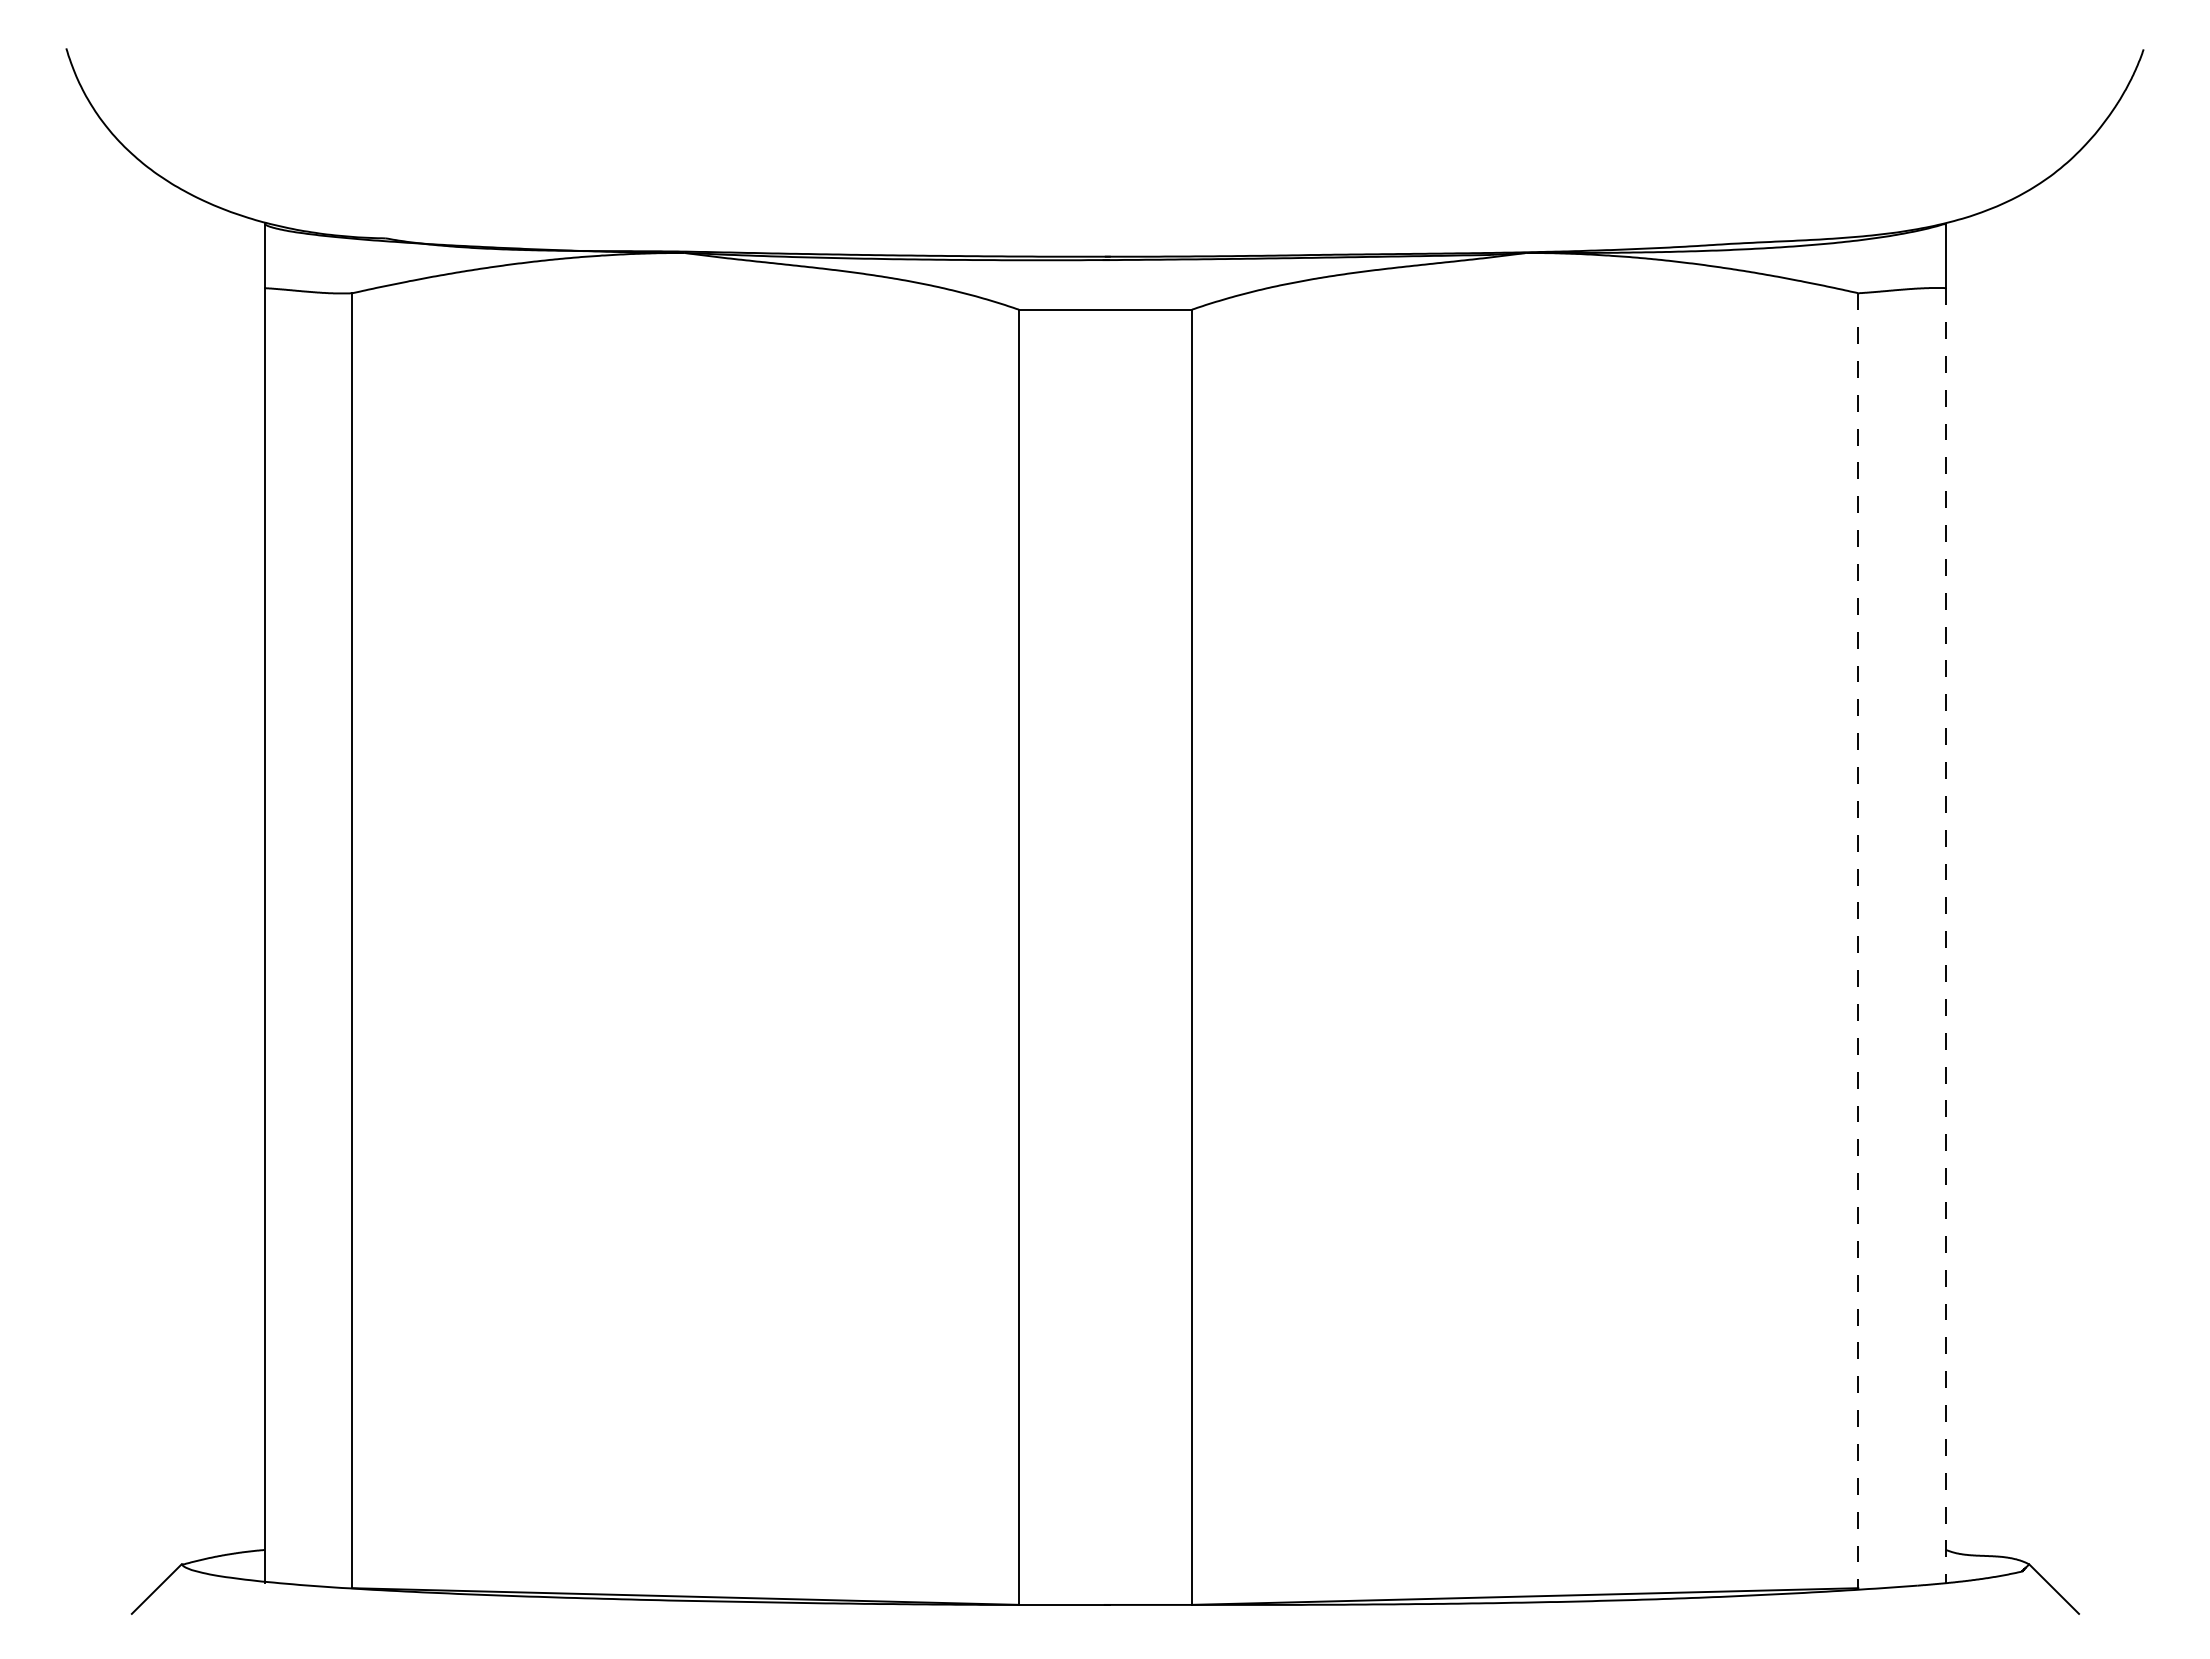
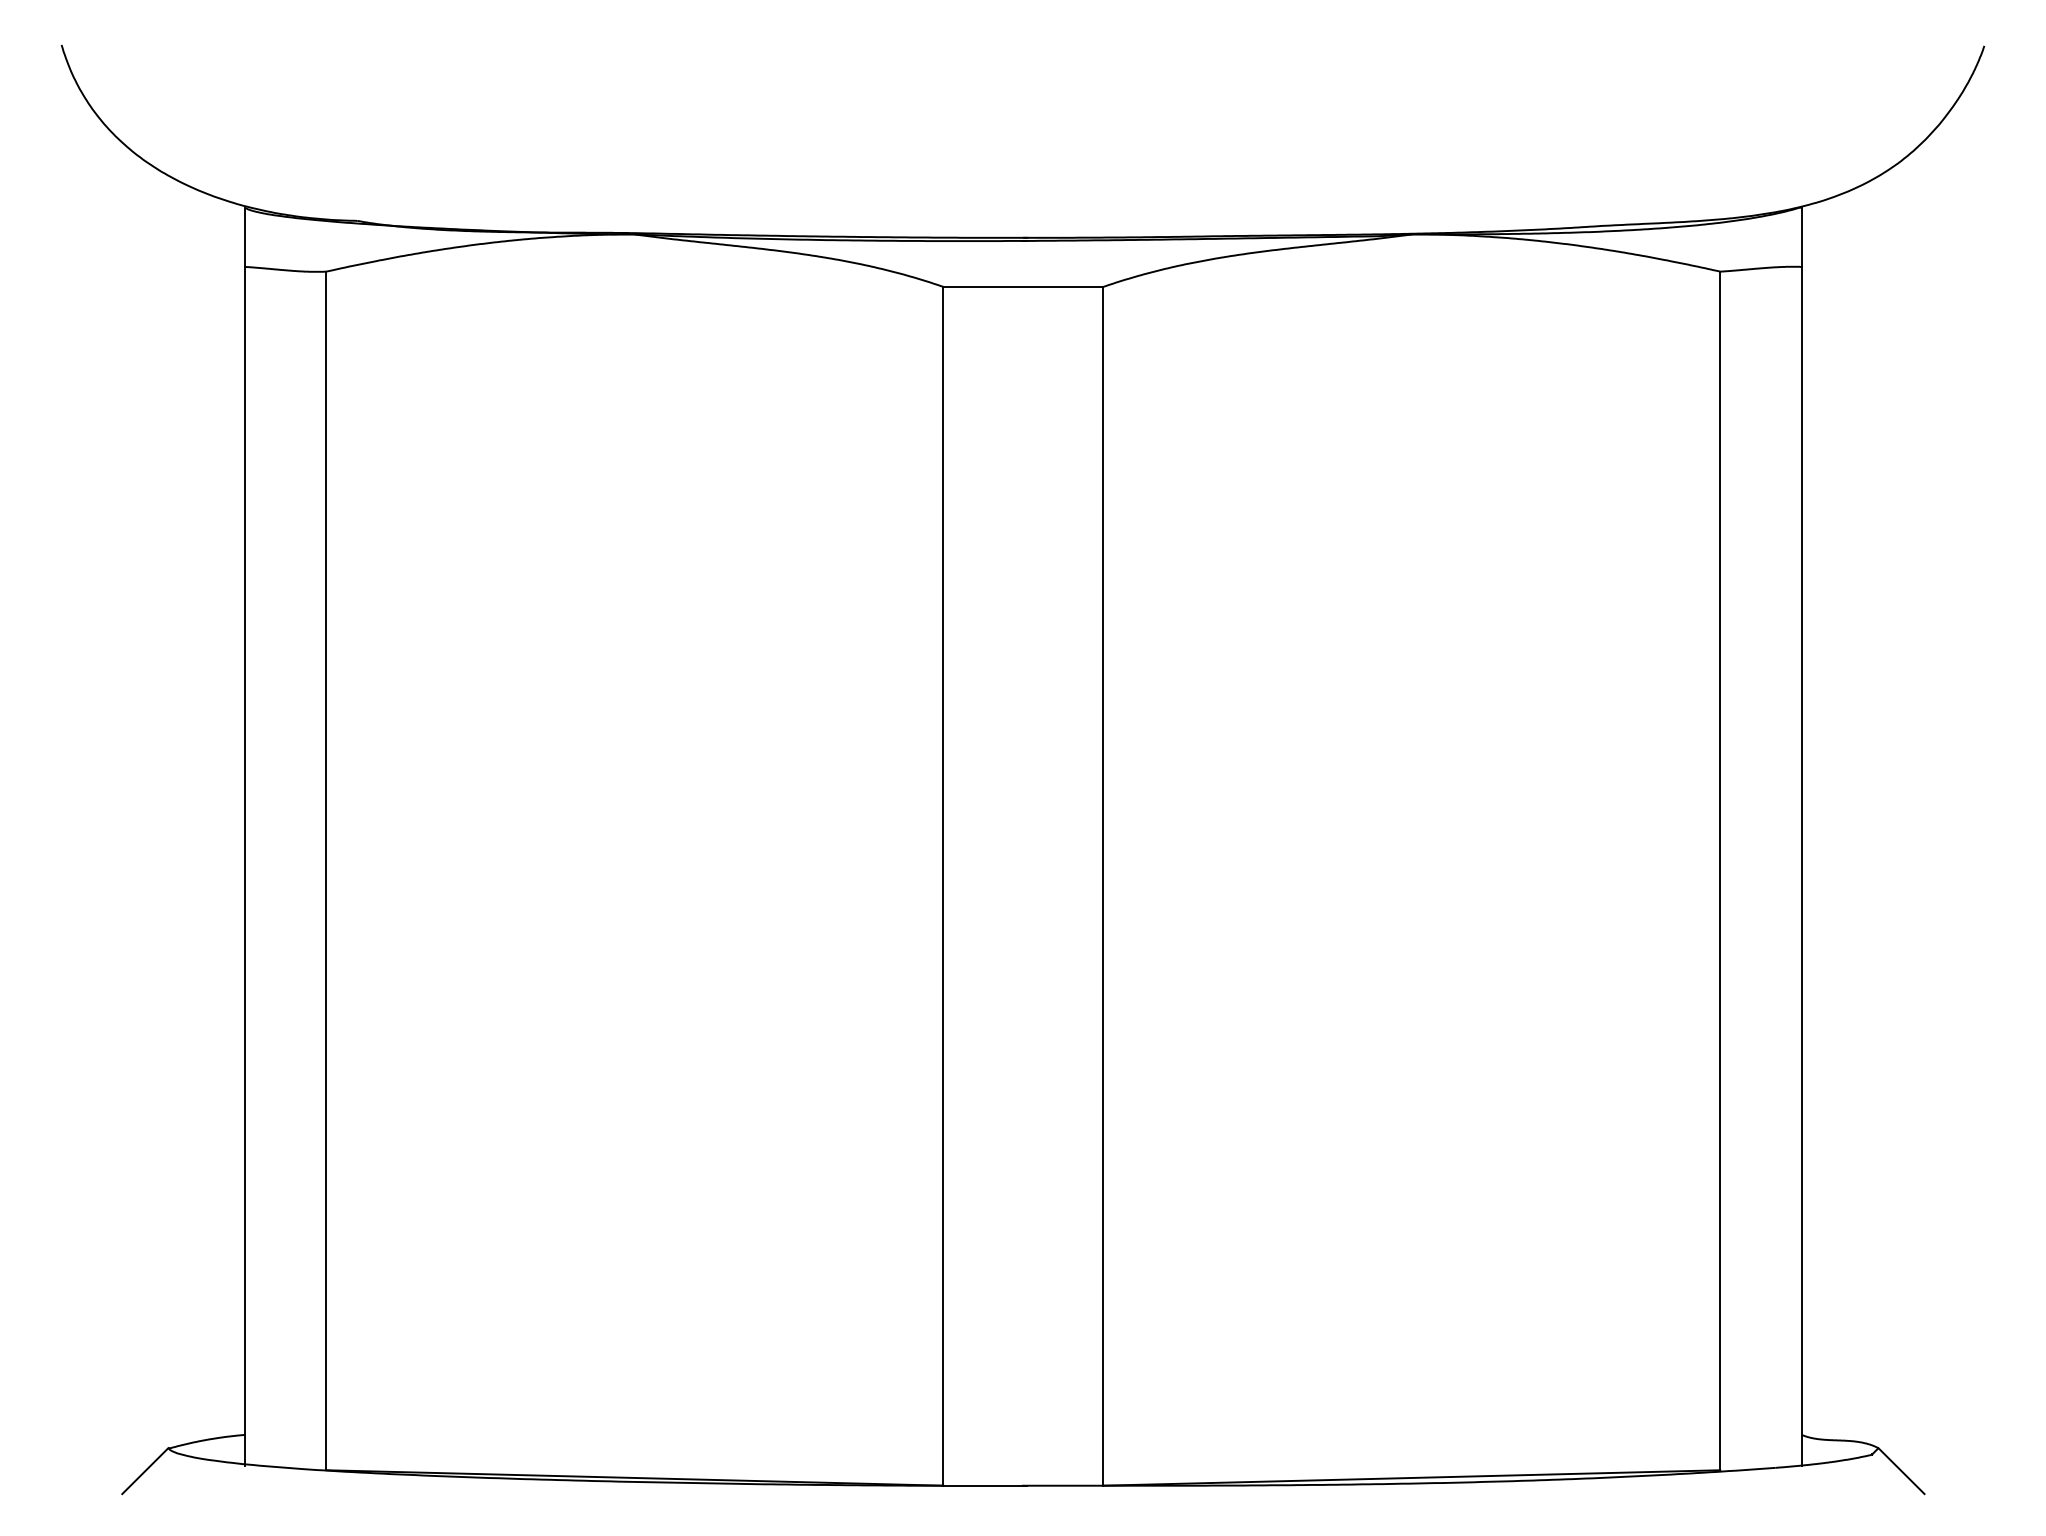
line: (1946, 936) -> (1801, 867), dashed -> solid
line: (1858, 941) -> (1720, 871), dashed -> solid

